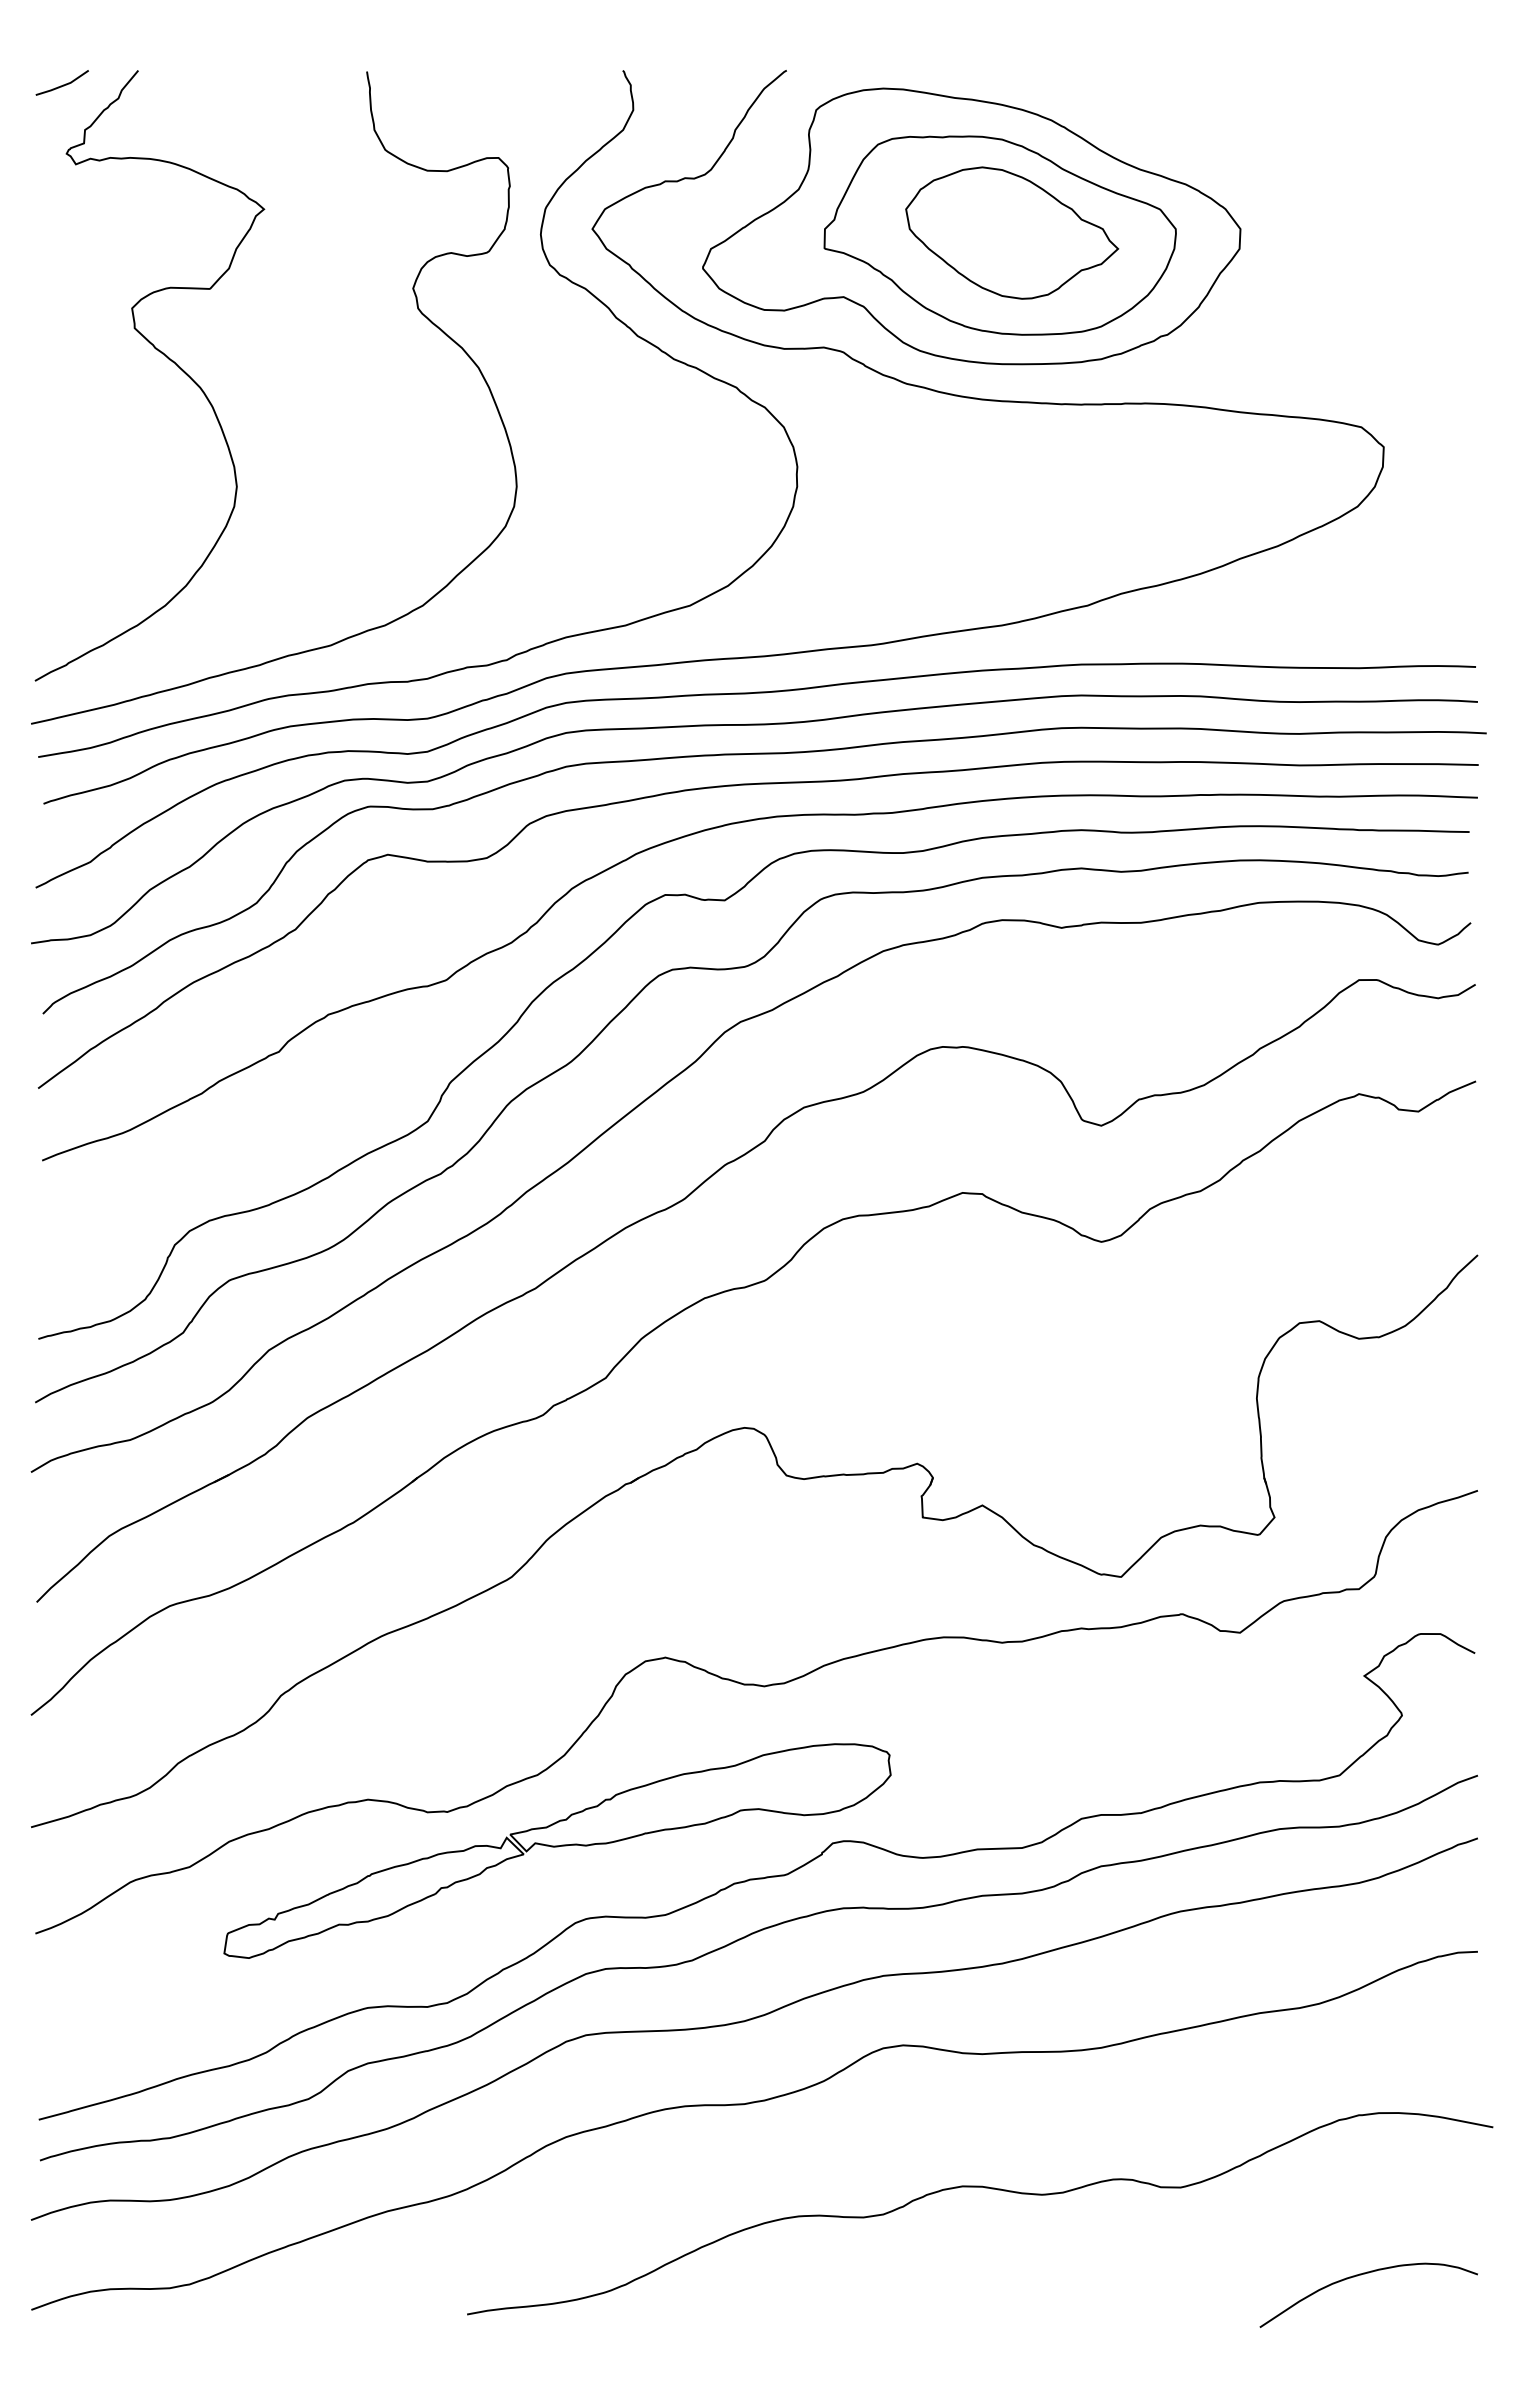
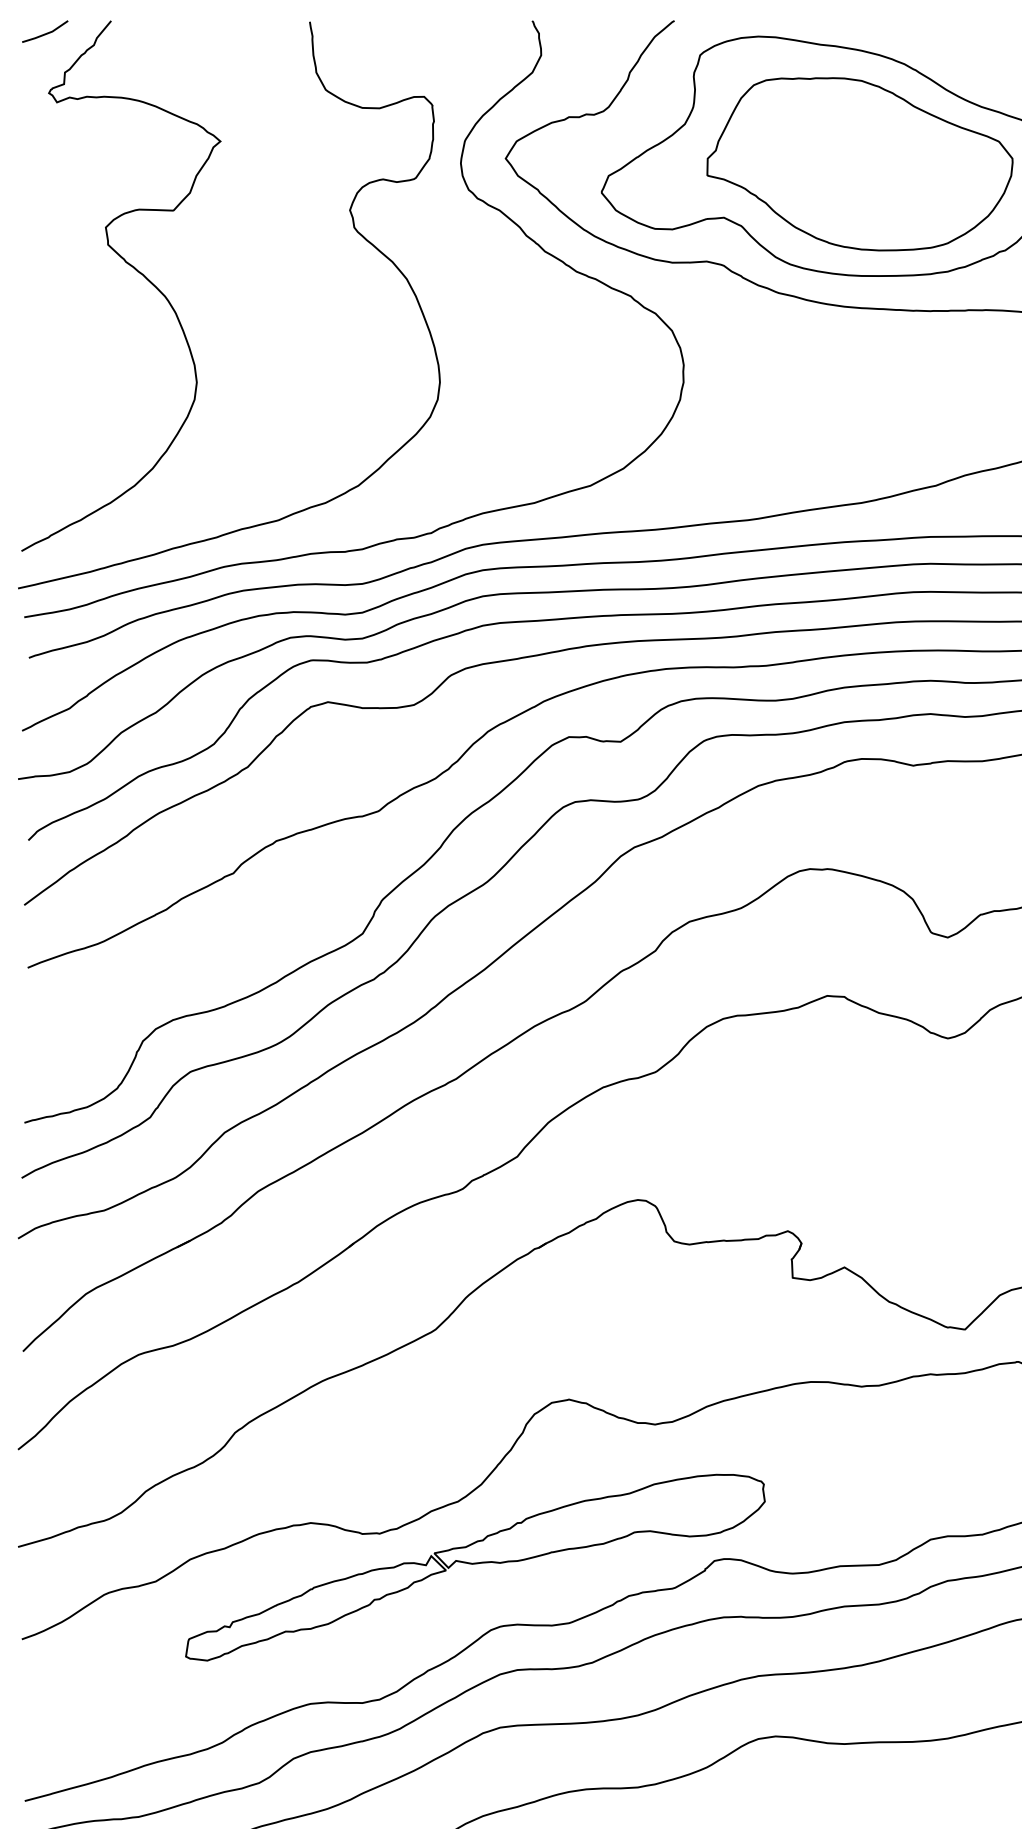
part: (1012, 232) -> (870, 161), removed

